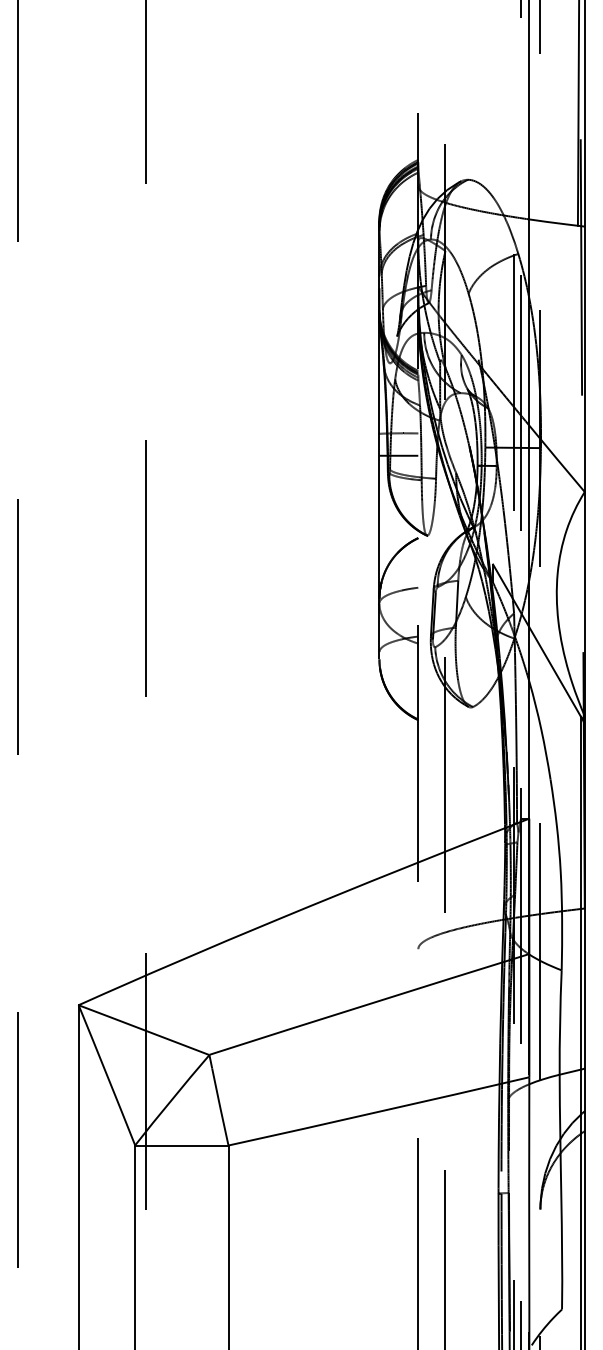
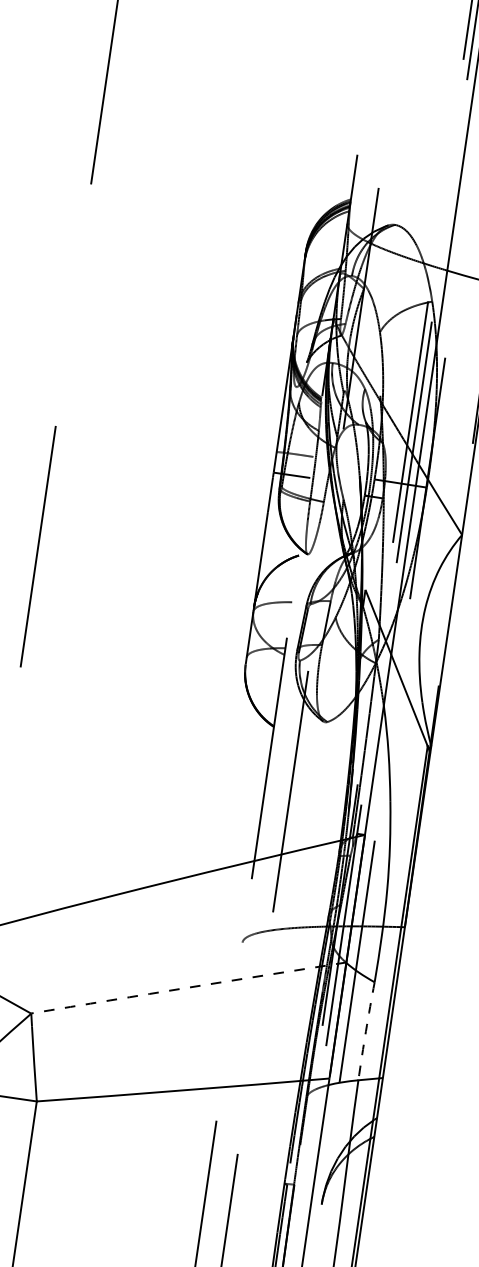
arc: (369, 1004) -> (188, 988), solid -> dashed
arc: (560, 1022) -> (366, 1031), solid -> dashed

